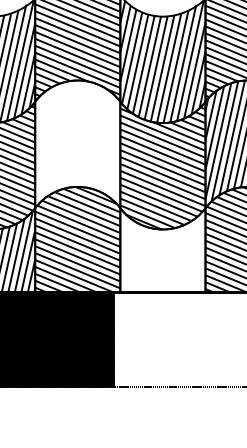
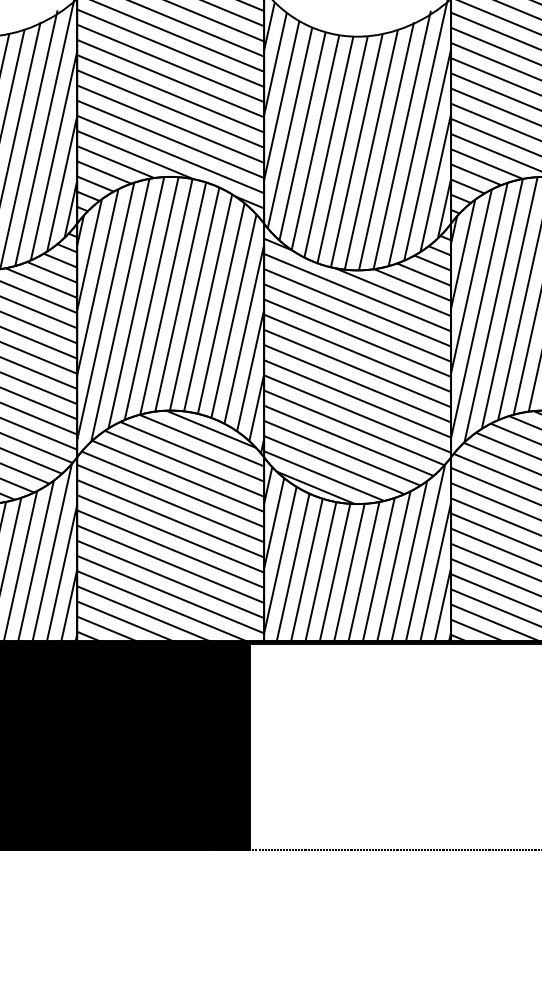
hatch: (77, 143) -> (169, 315), added
hatch: (162, 251) -> (356, 552), added

